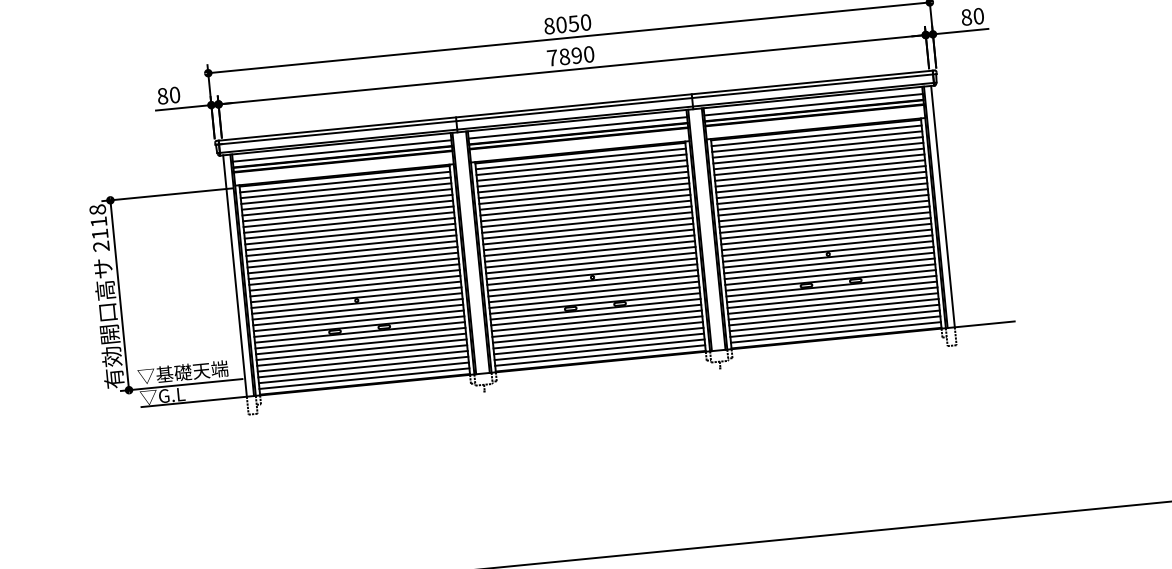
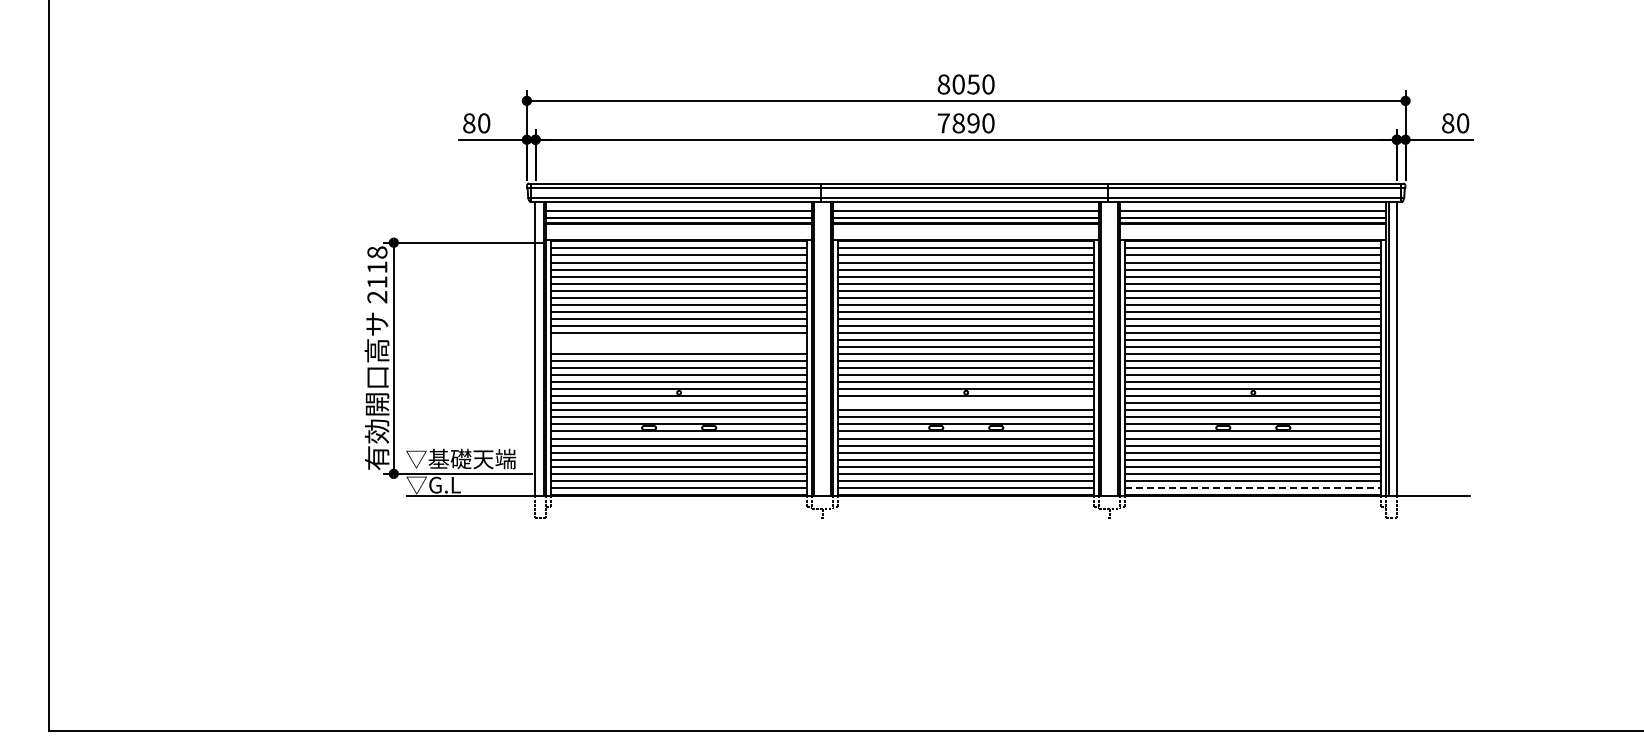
line: (352, 256) -> (678, 339), removed
line: (352, 262) -> (678, 346), removed
line: (593, 286) -> (966, 403), removed
line: (836, 332) -> (1253, 487), solid -> dashed

